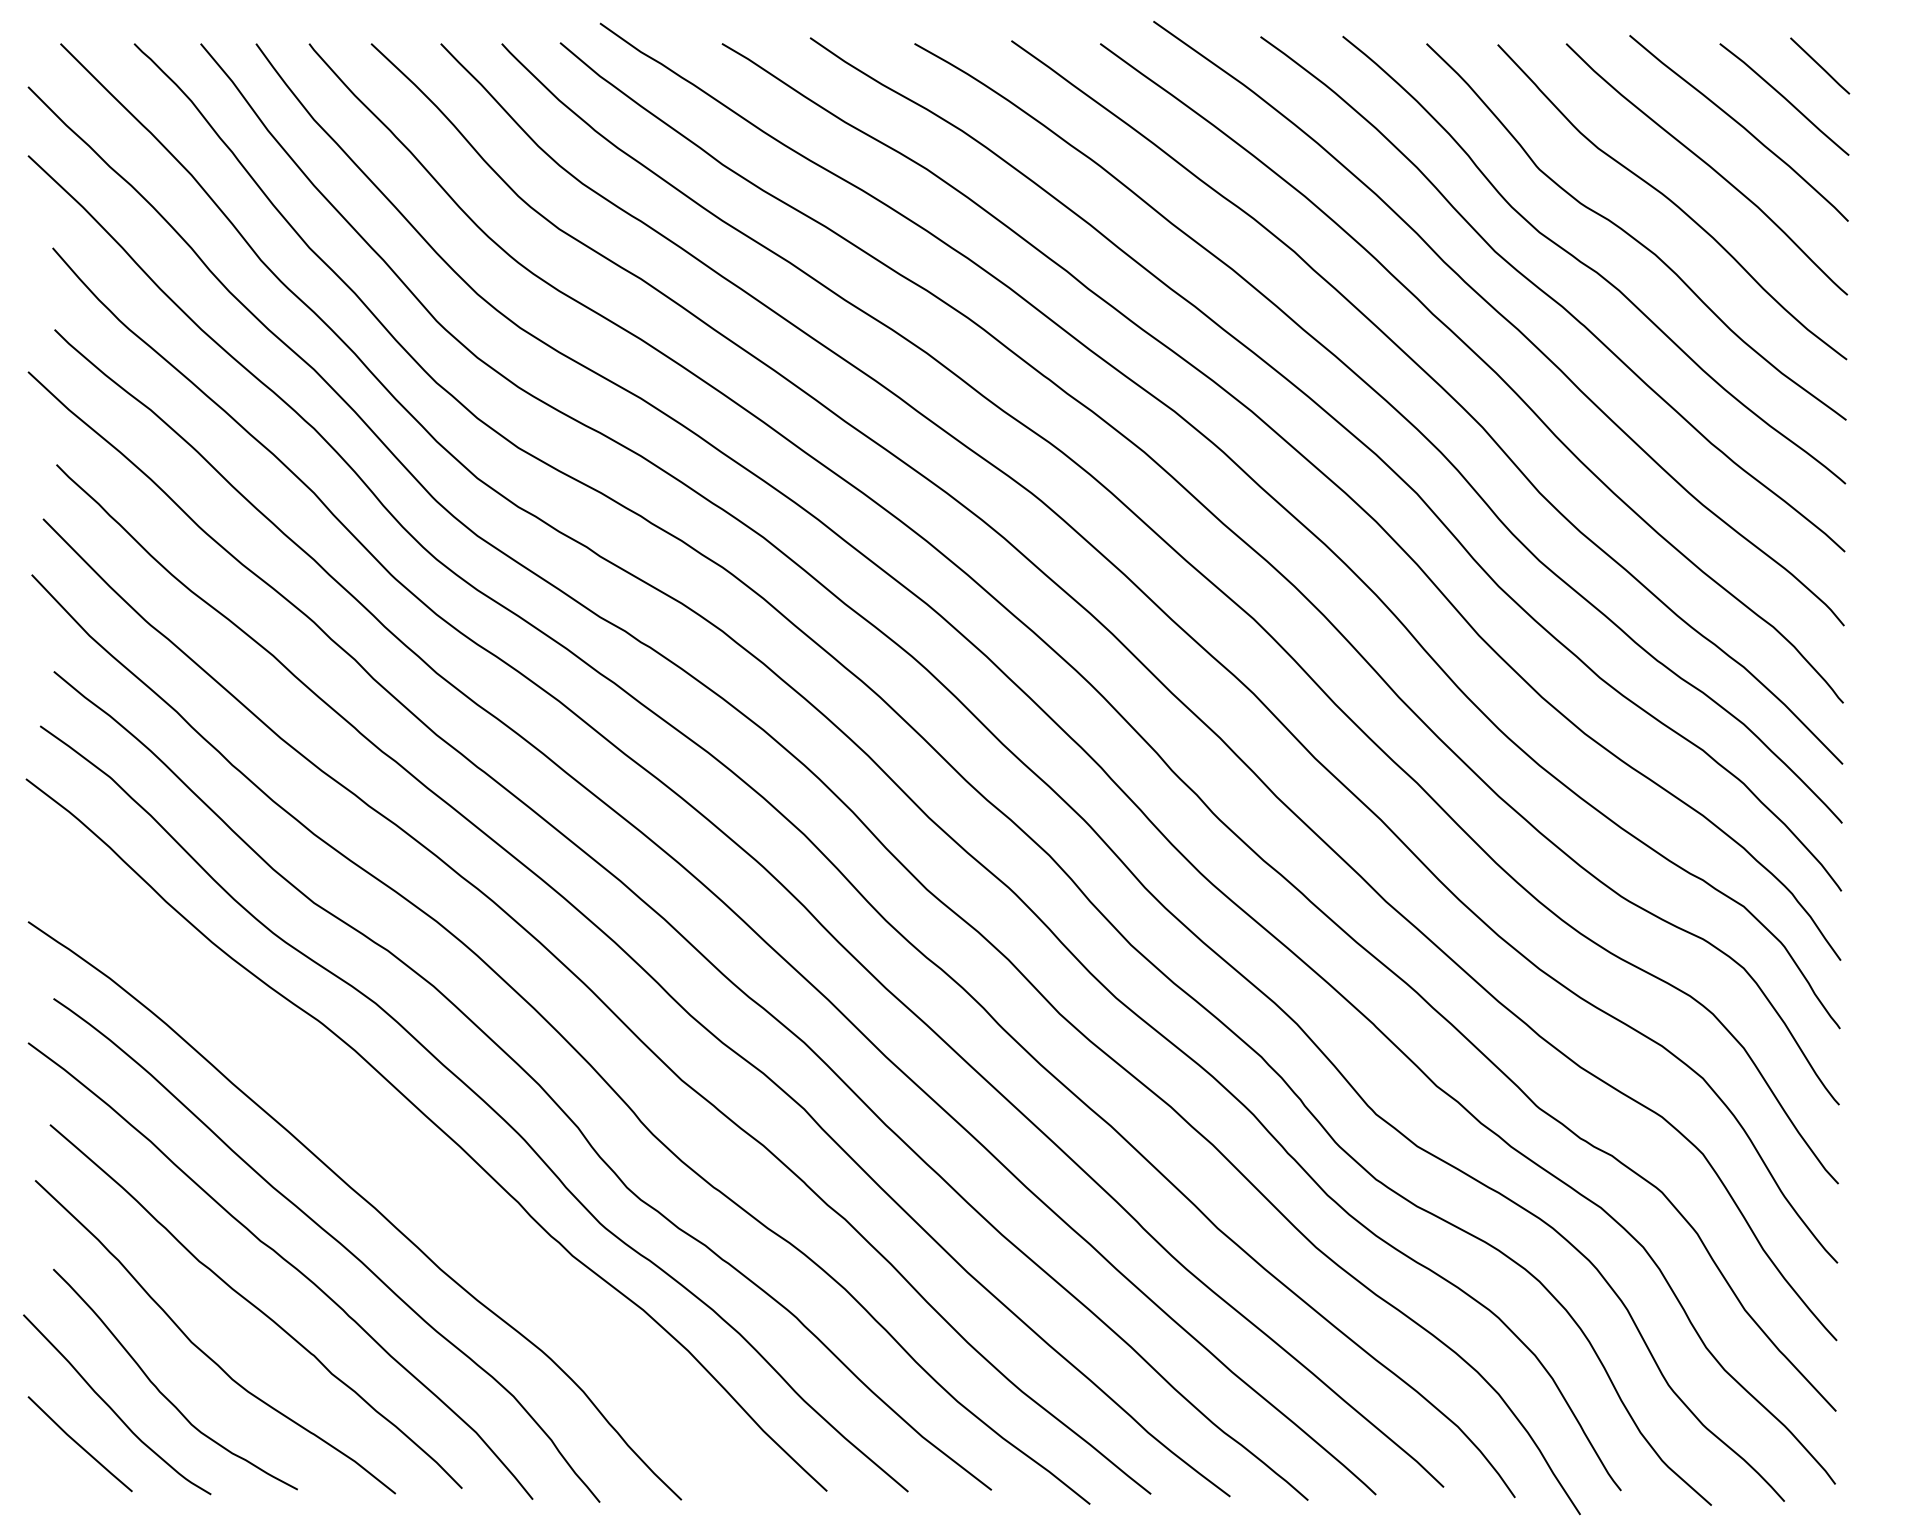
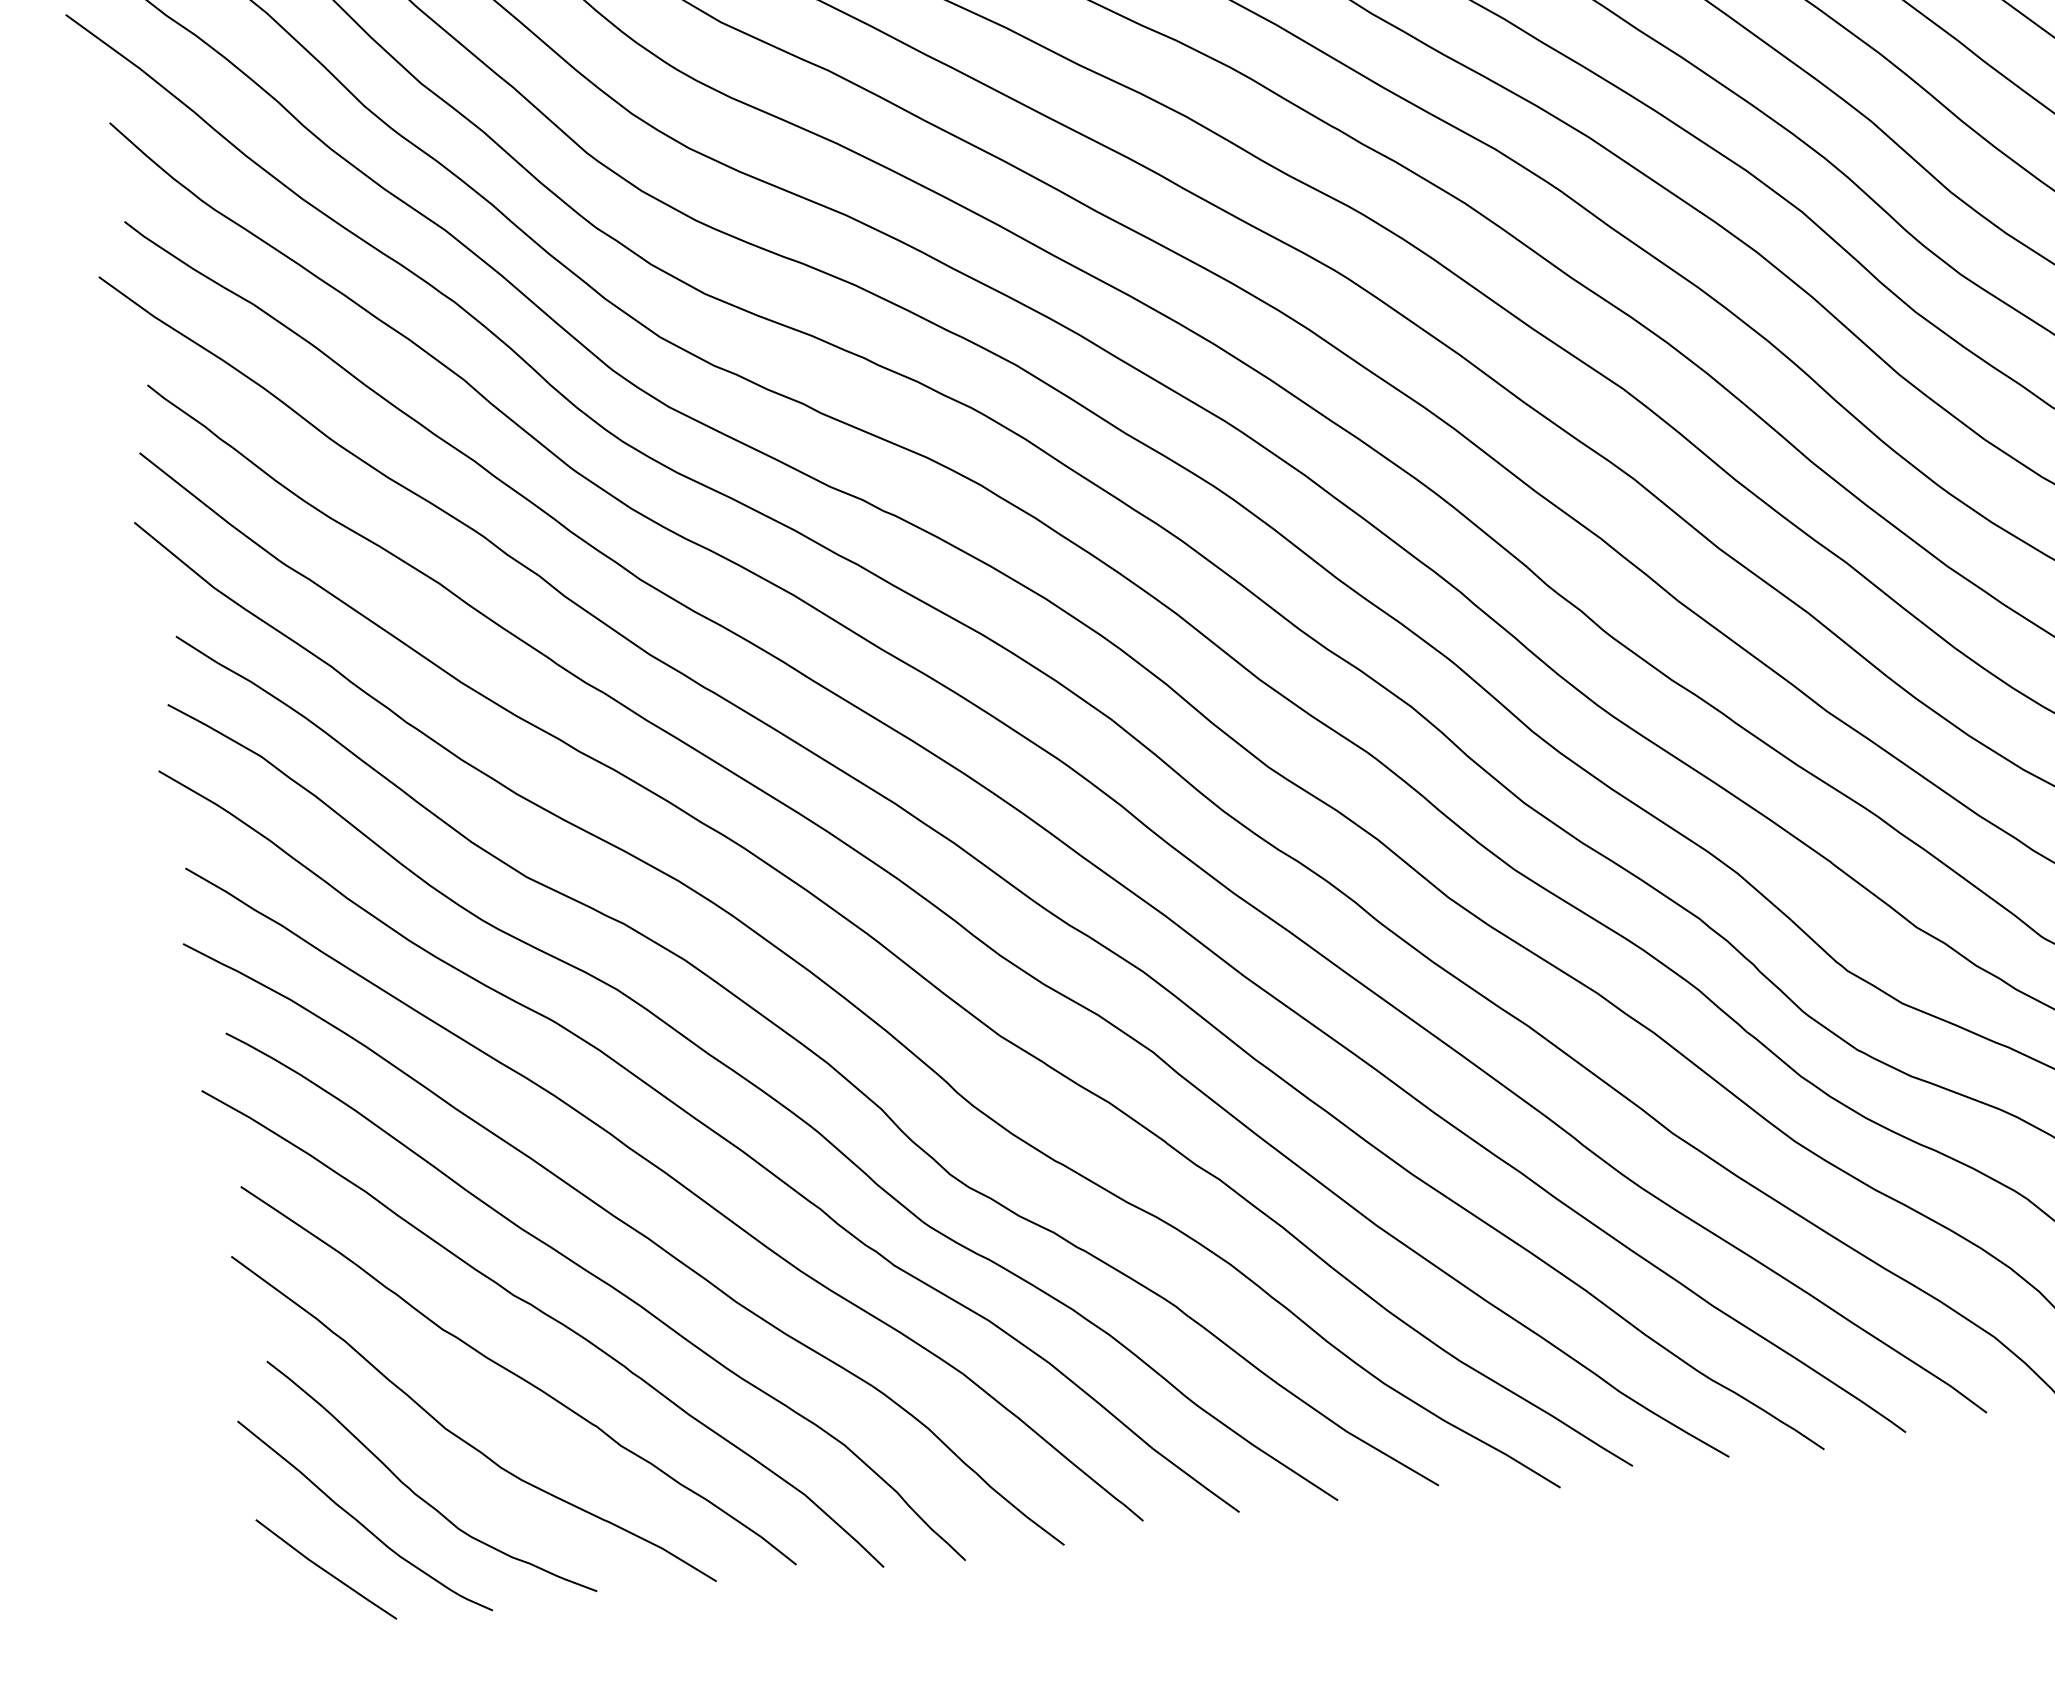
curve: (402, 1164) -> (674, 1180), added

